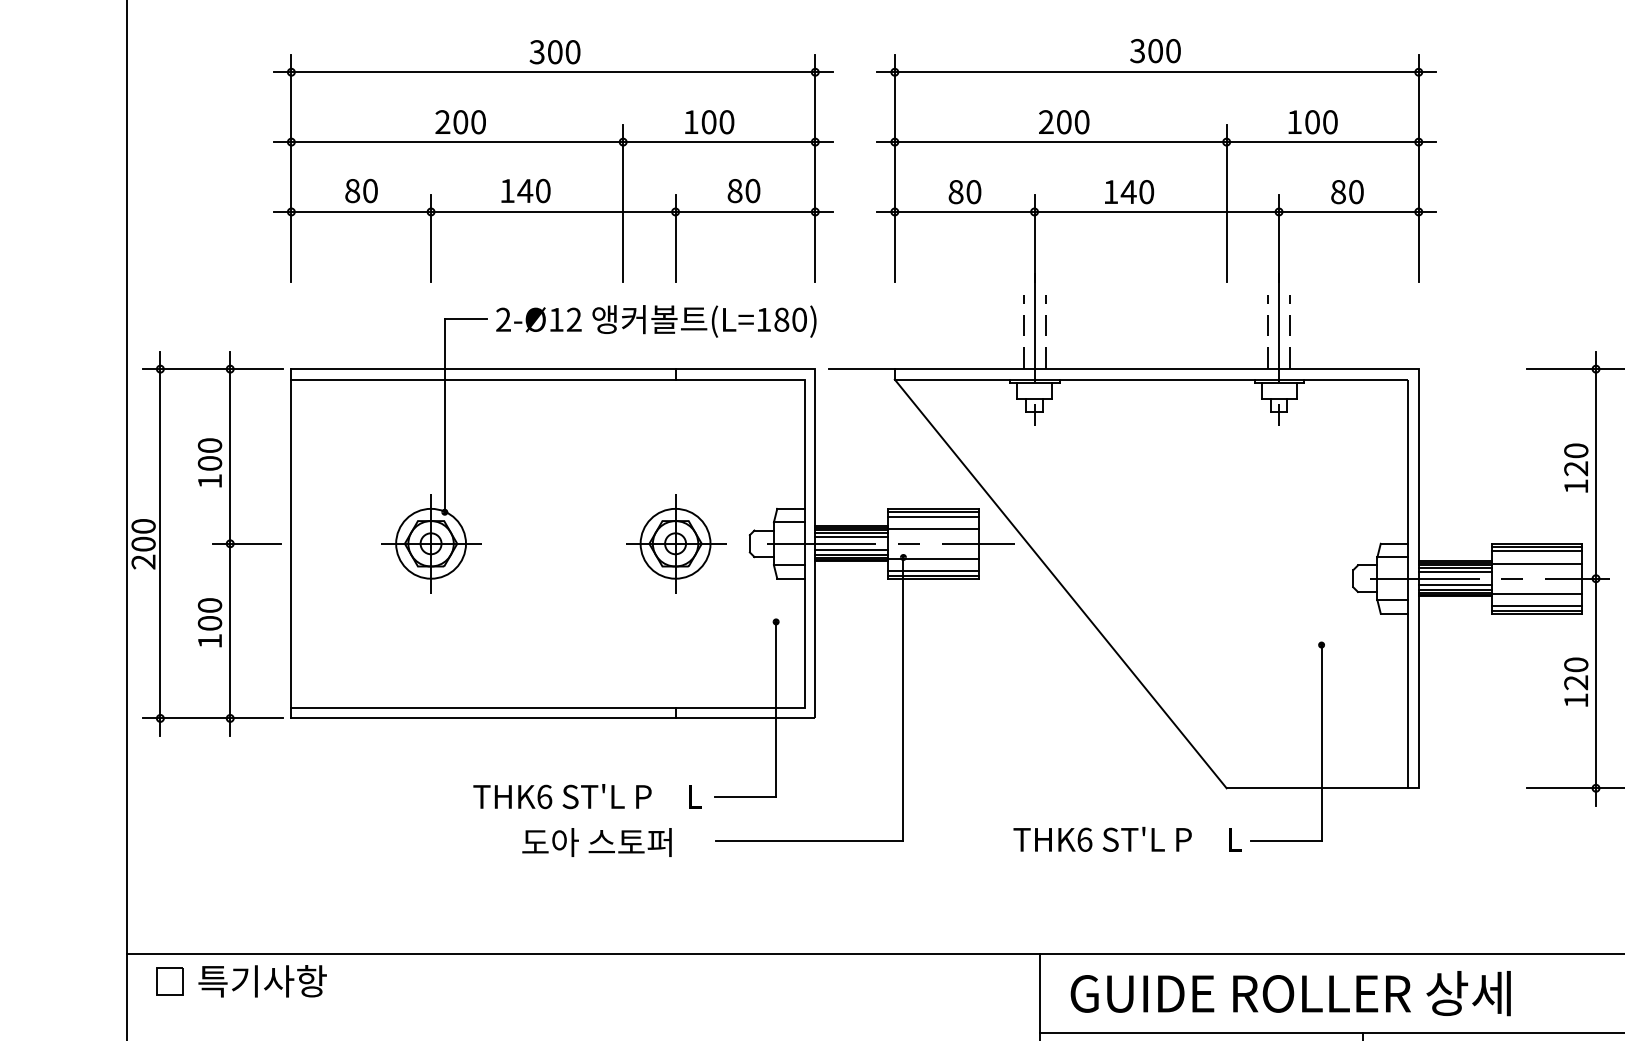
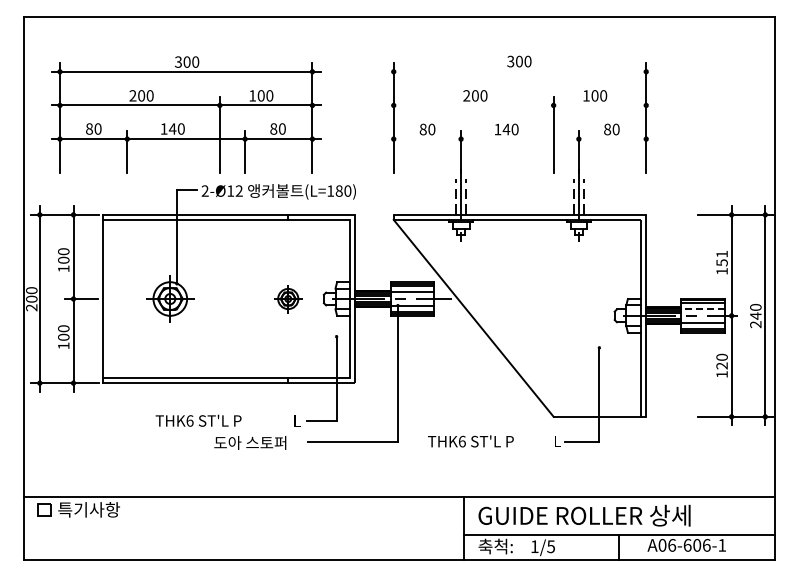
line: (1155, 71) -> (519, 71), removed
line: (1155, 142) -> (519, 105), removed
part: (553, 160) -> (186, 114), moved
line: (1155, 212) -> (519, 139), removed
line: (861, 368) -> (377, 214), removed
text: (1574, 459) -> (721, 258), 120 -> 151
part: (676, 542) -> (288, 298), size x0.6
line: (1537, 563) -> (703, 308), solid -> dashed
text: (562, 795) -> (198, 420), moved
text: (1101, 839) -> (470, 441), moved

